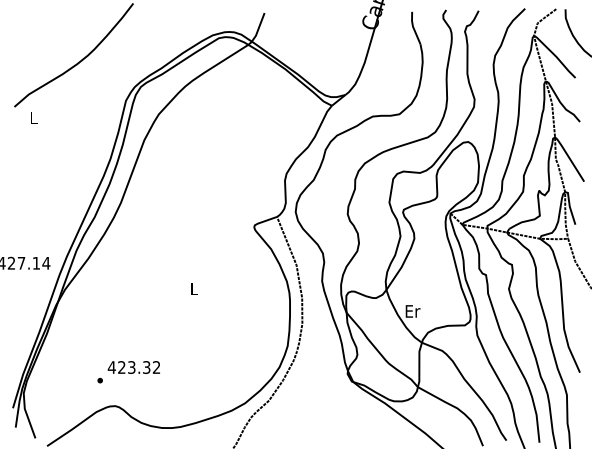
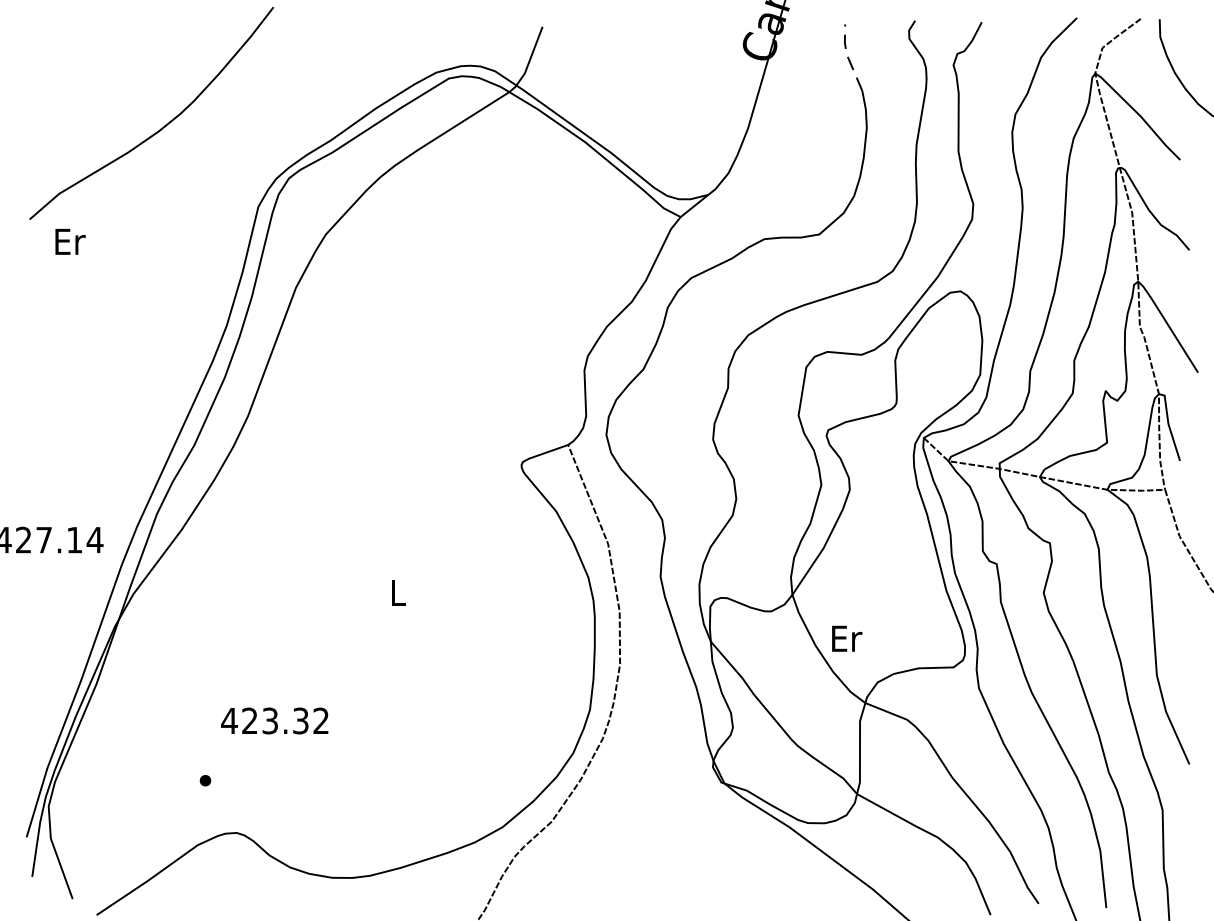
line: (413, 27) -> (847, 56), solid -> dashed
text: (34, 117) -> (70, 241), L -> Er
text: (133, 367) -> (273, 720), moved

